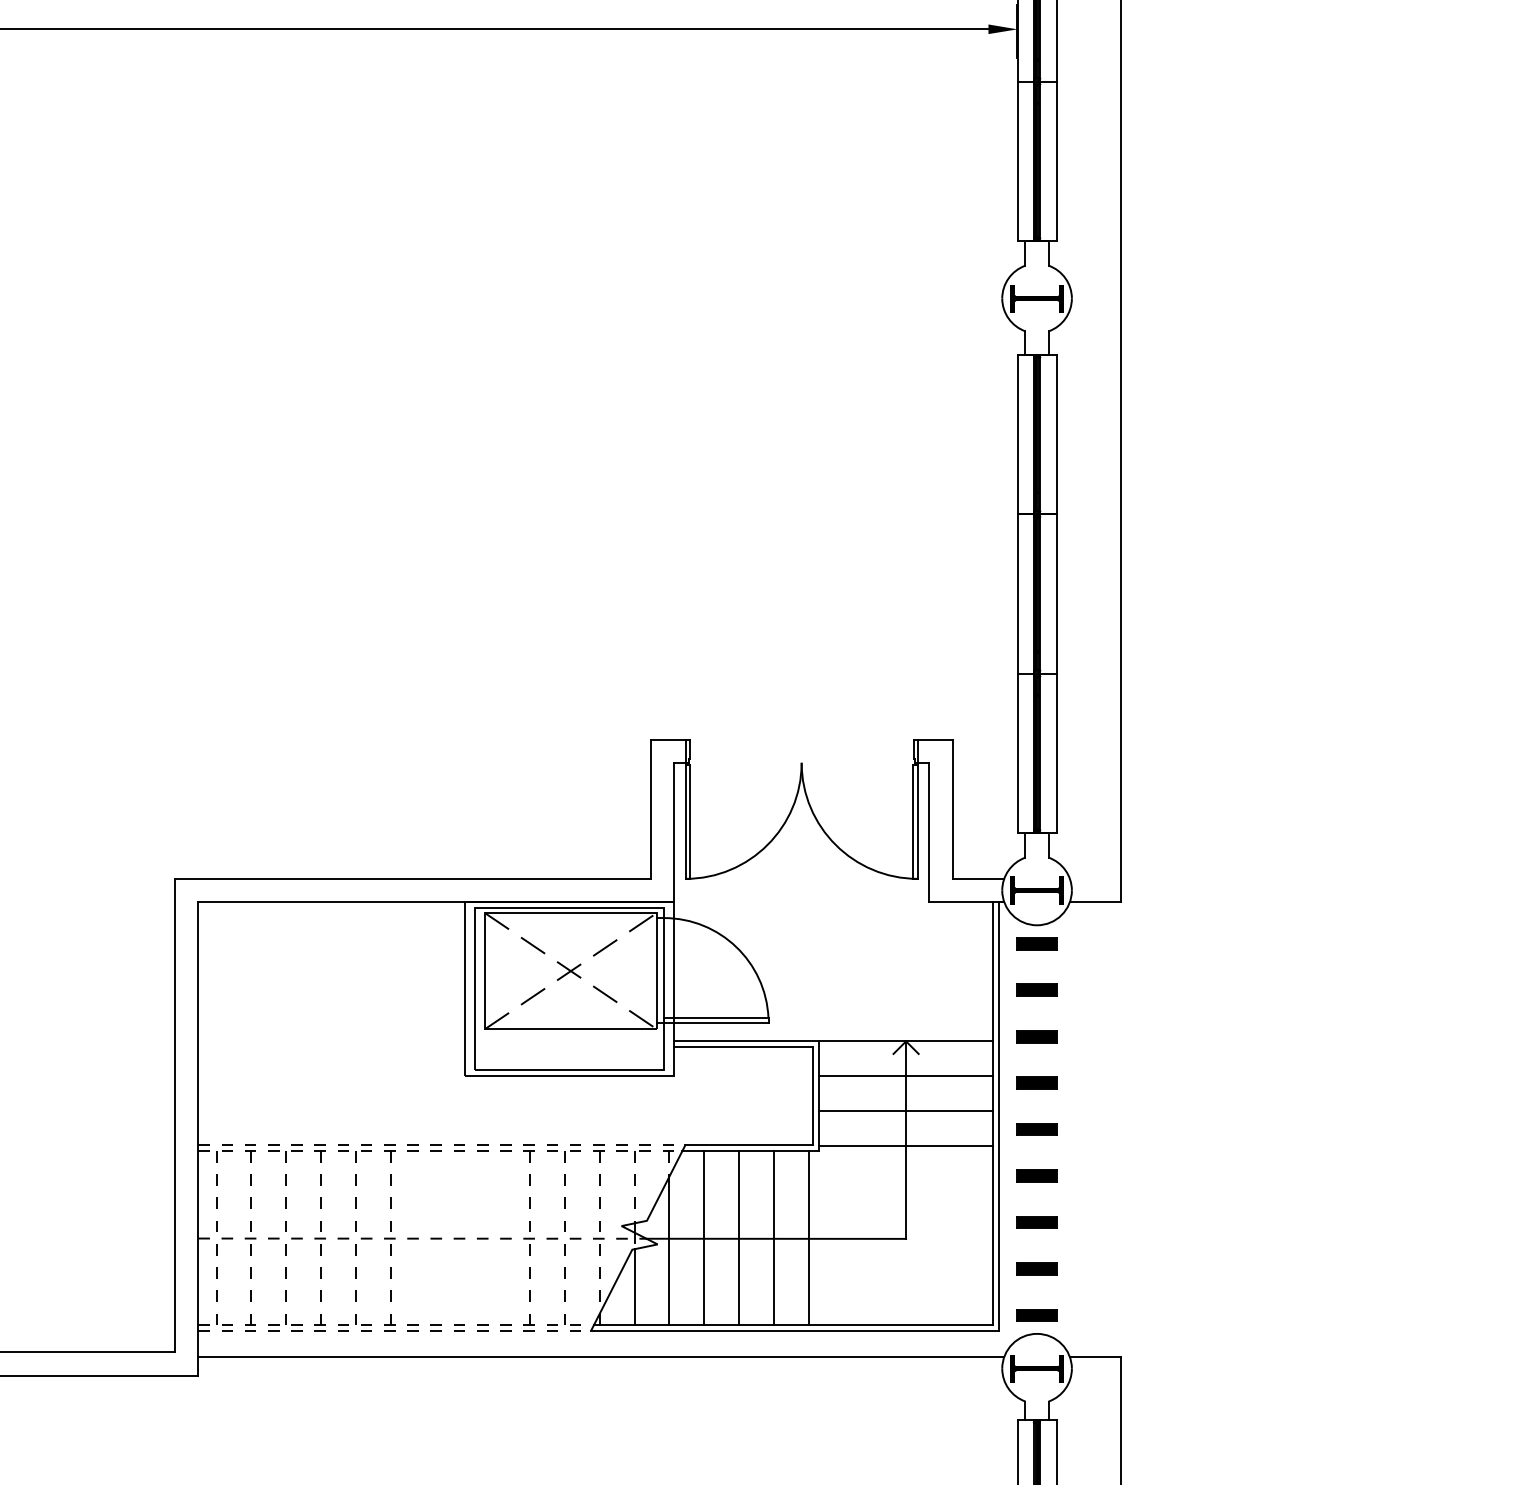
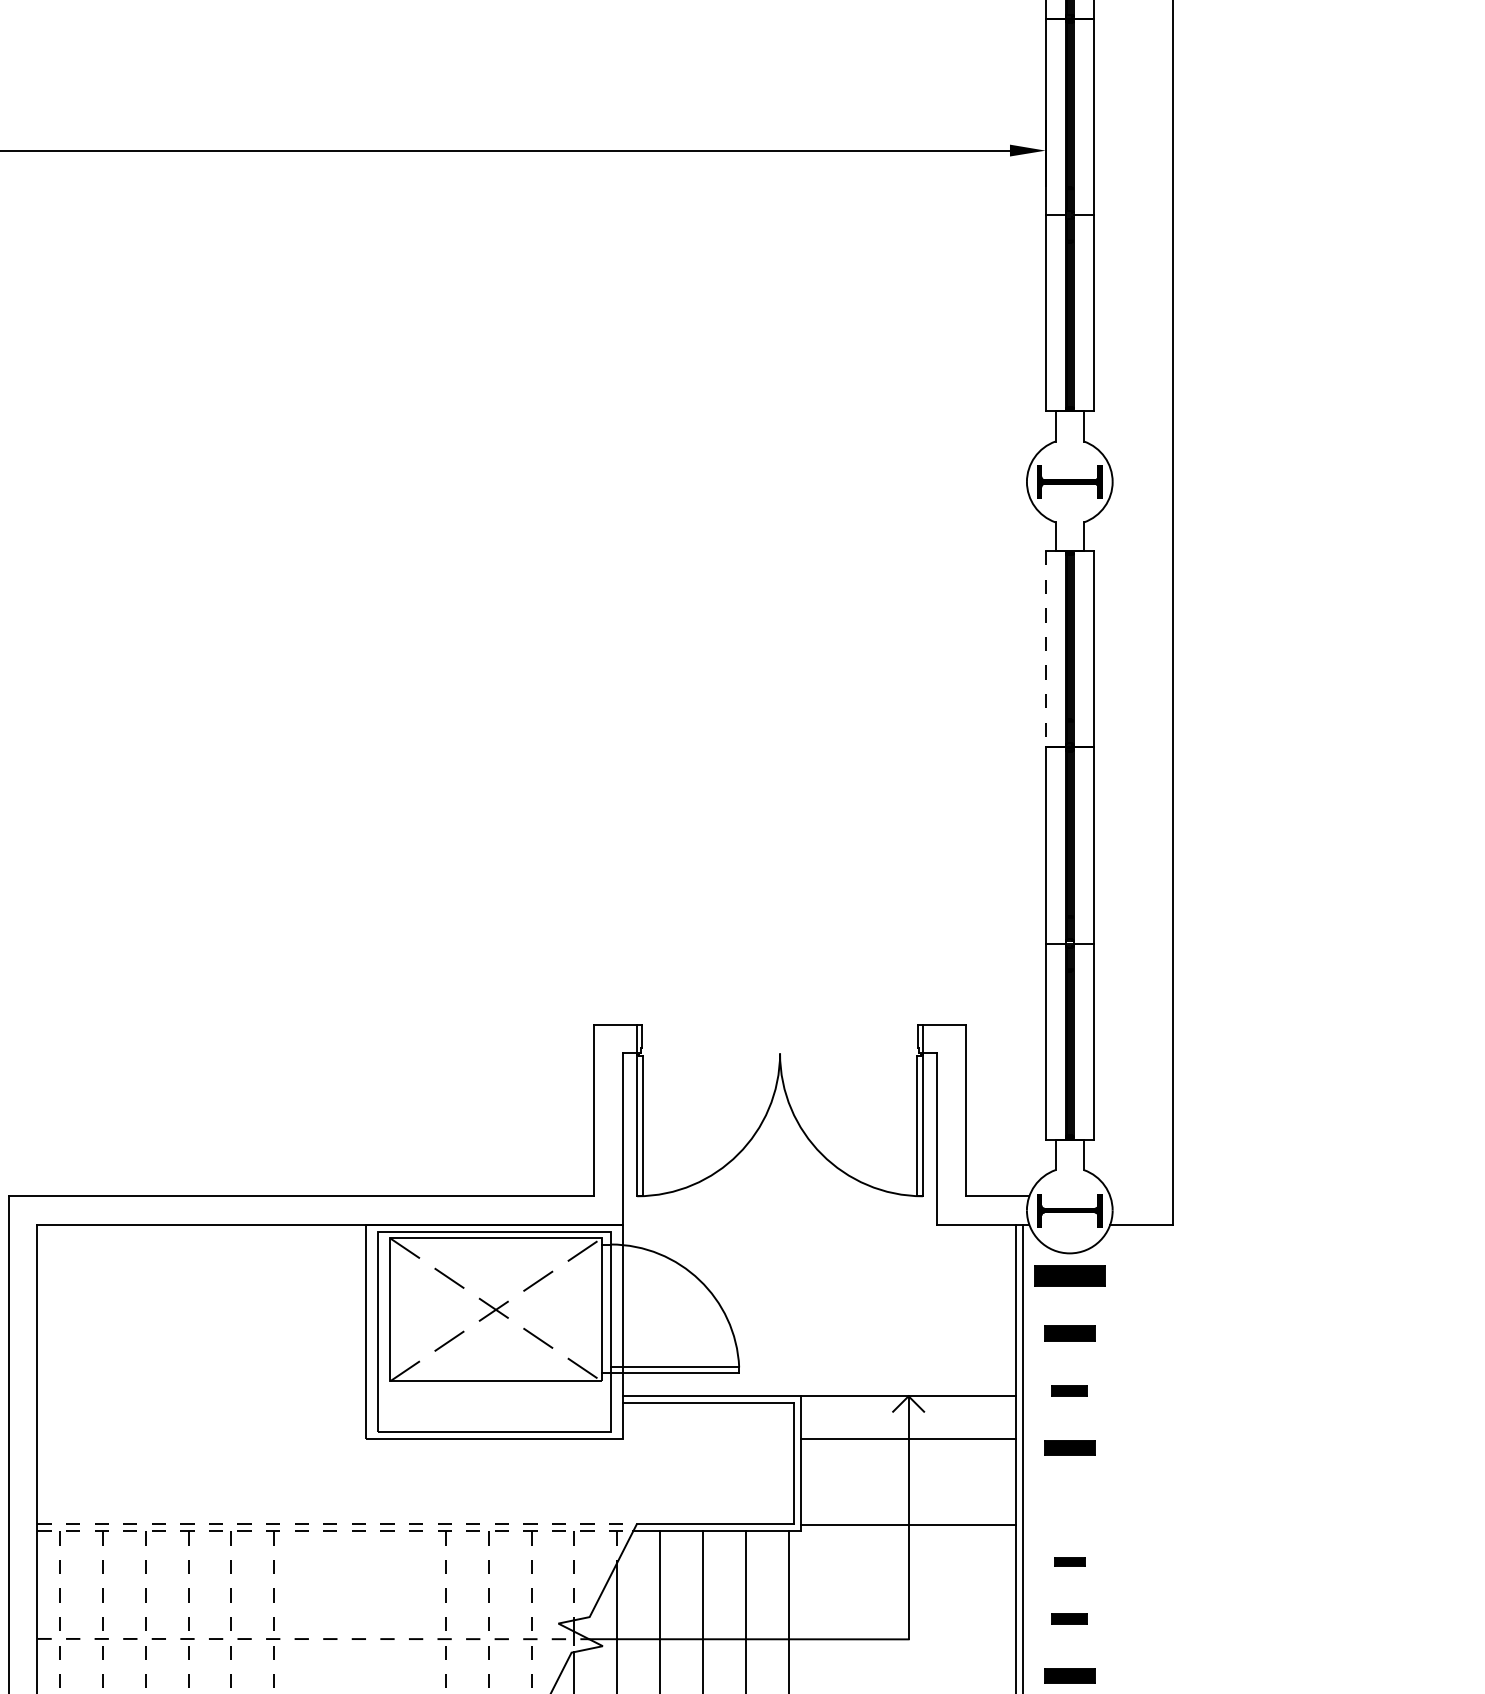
line: (1017, 434) -> (1045, 649), solid -> dashed
part: (1036, 943) -> (1069, 1275), size x1.4
part: (1036, 1036) -> (1069, 1390), size x0.7
line: (906, 1111) -> (909, 1482), removed
part: (1036, 1129) -> (1069, 1504), removed
part: (1036, 1175) -> (1069, 1561), size x0.6
part: (1036, 1222) -> (1069, 1619), size x0.7

